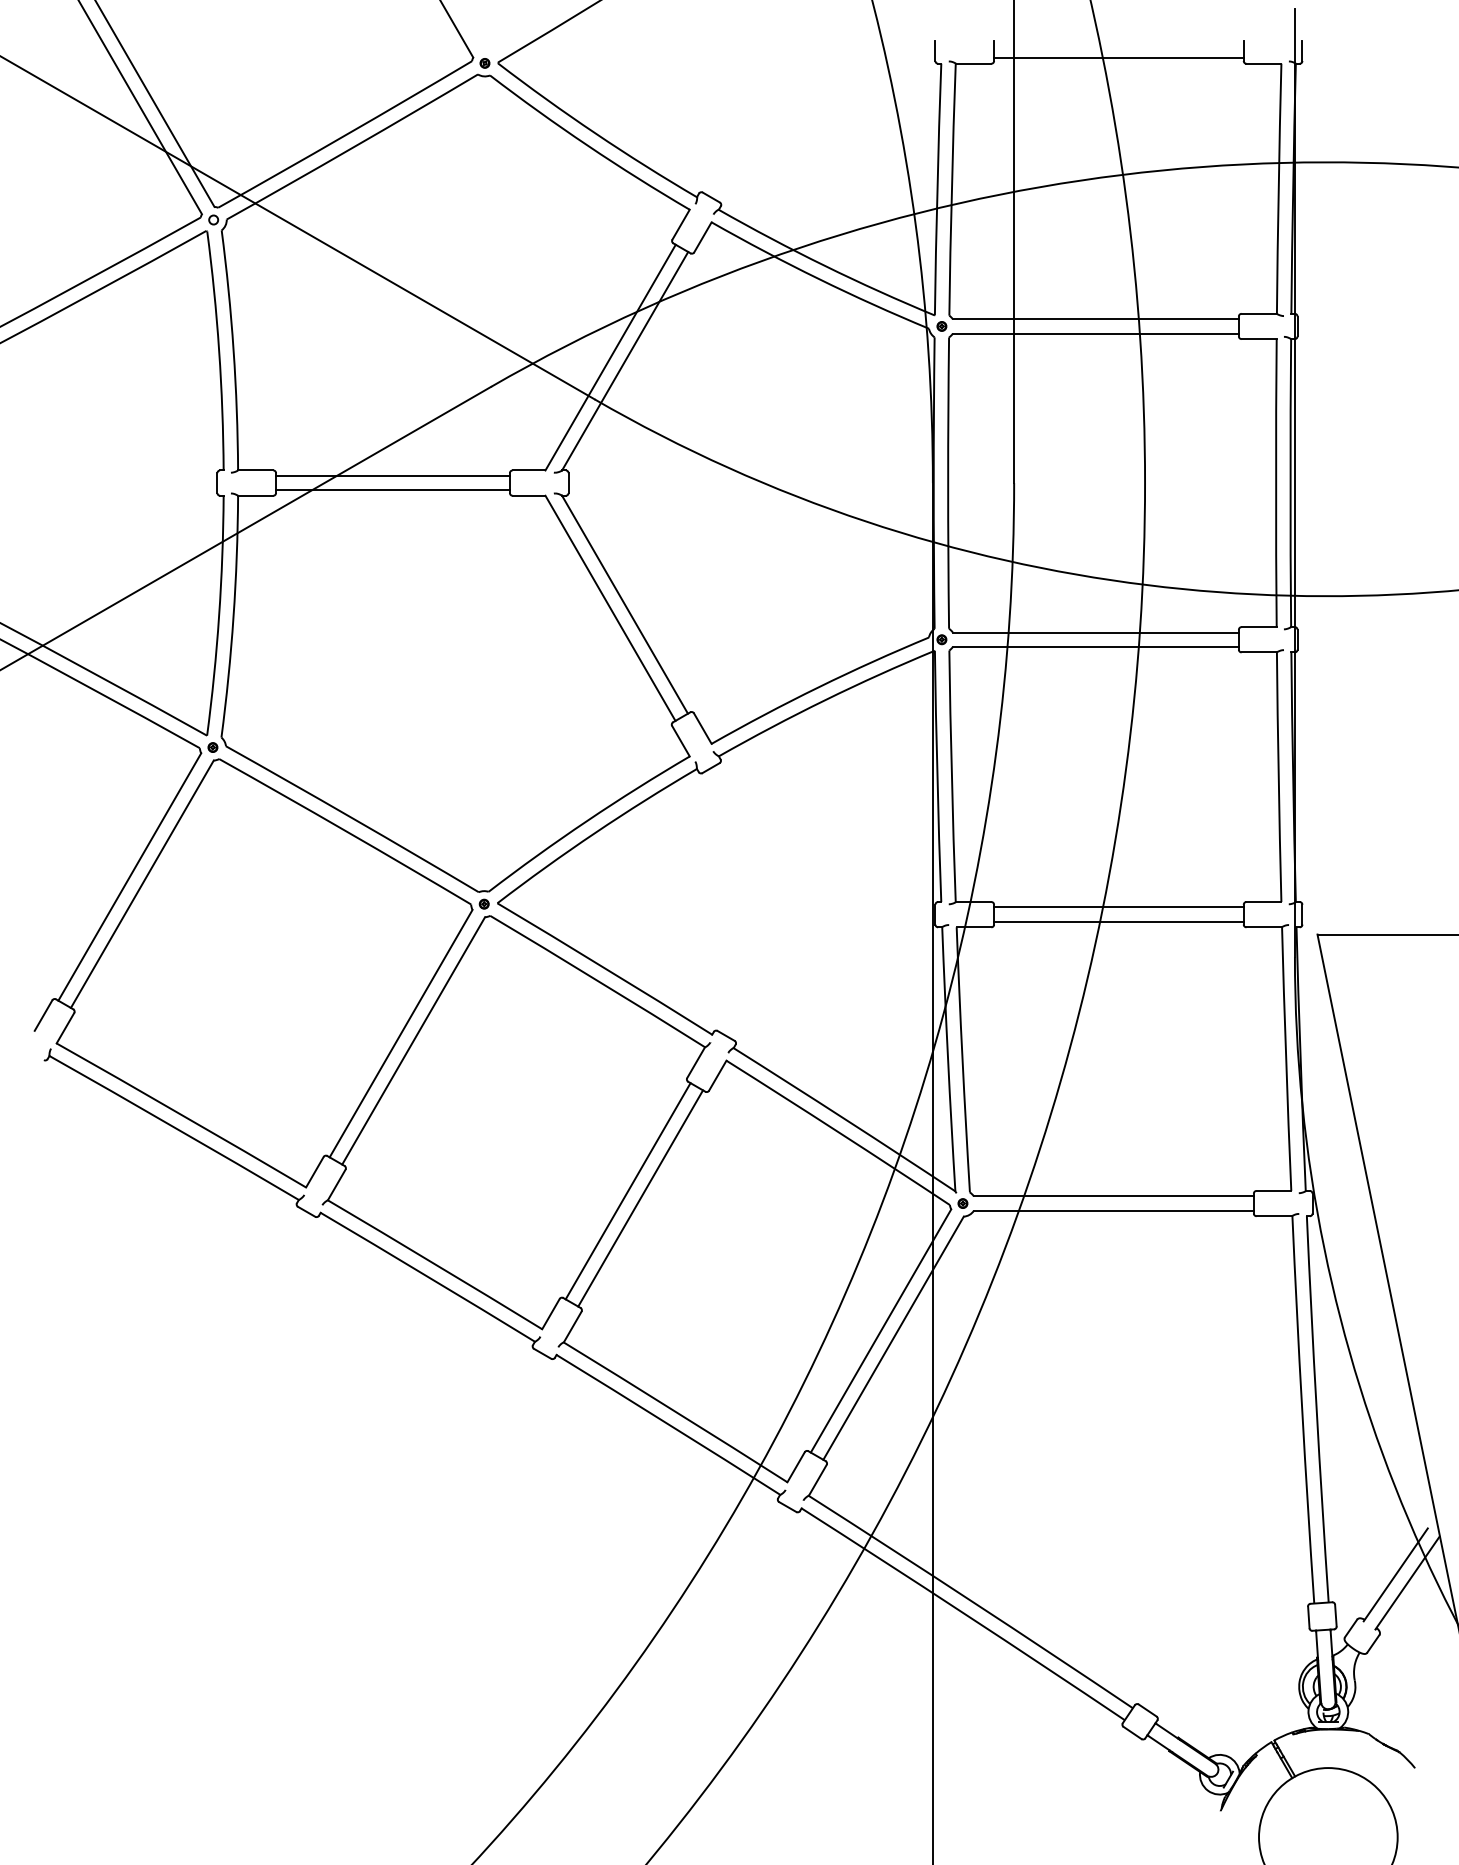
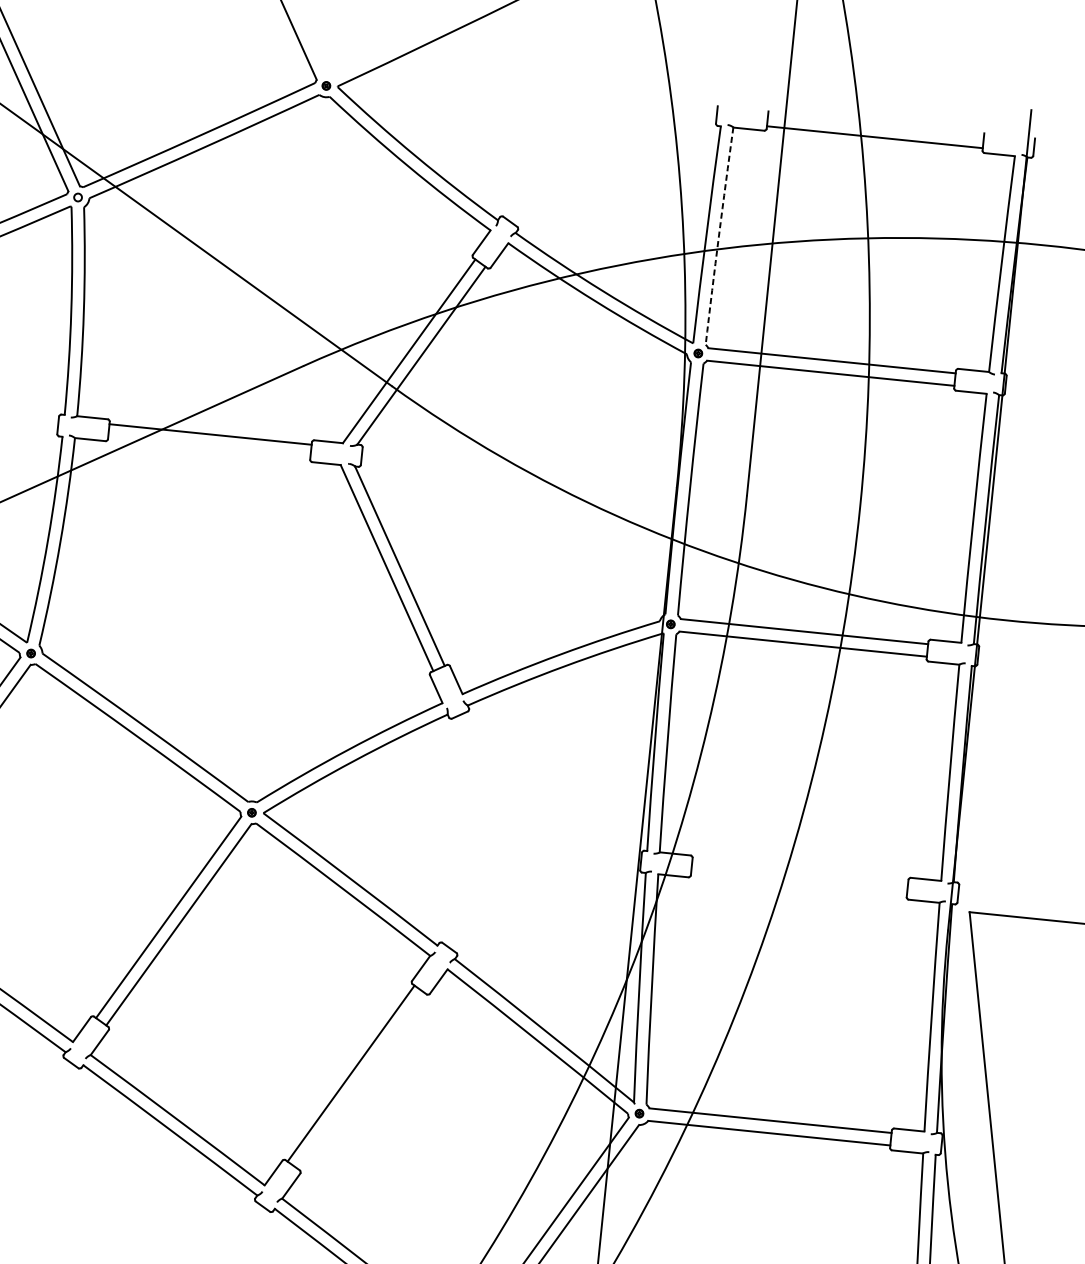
arc: (951, 189) -> (718, 235), solid -> dashed
line: (392, 490) -> (208, 447), removed
line: (1118, 907) -> (799, 871), removed
line: (1118, 921) -> (798, 883), removed
line: (640, 1198) -> (361, 1080), removed

